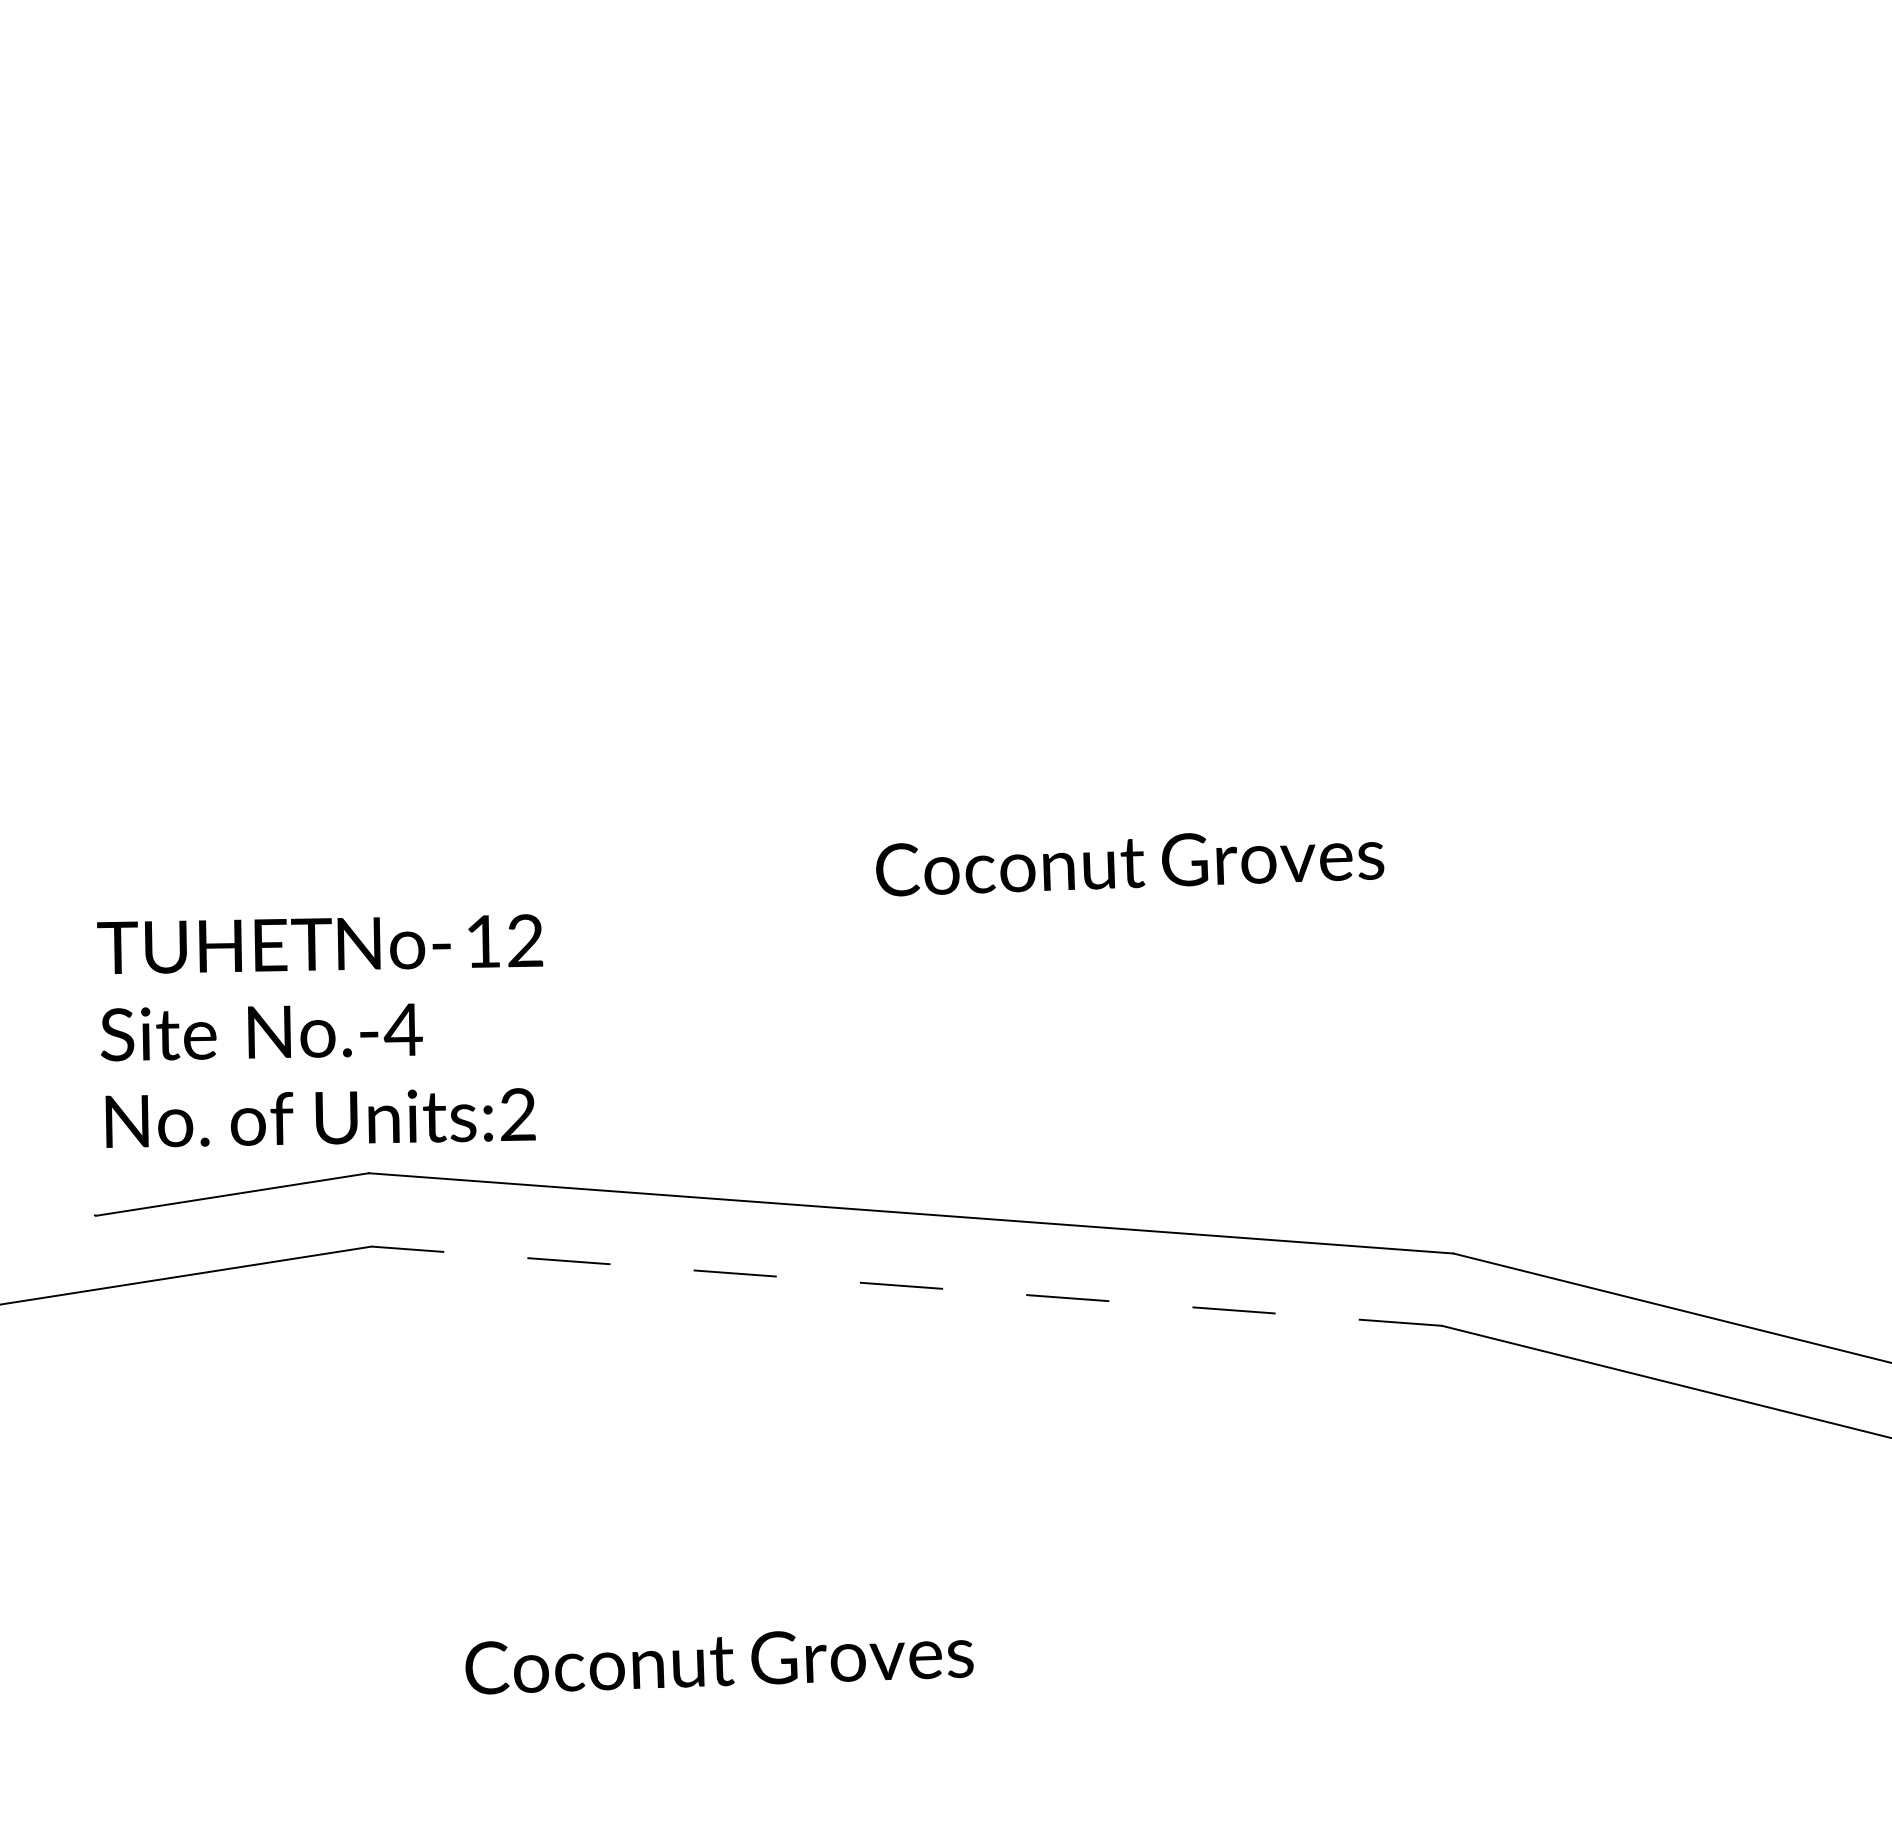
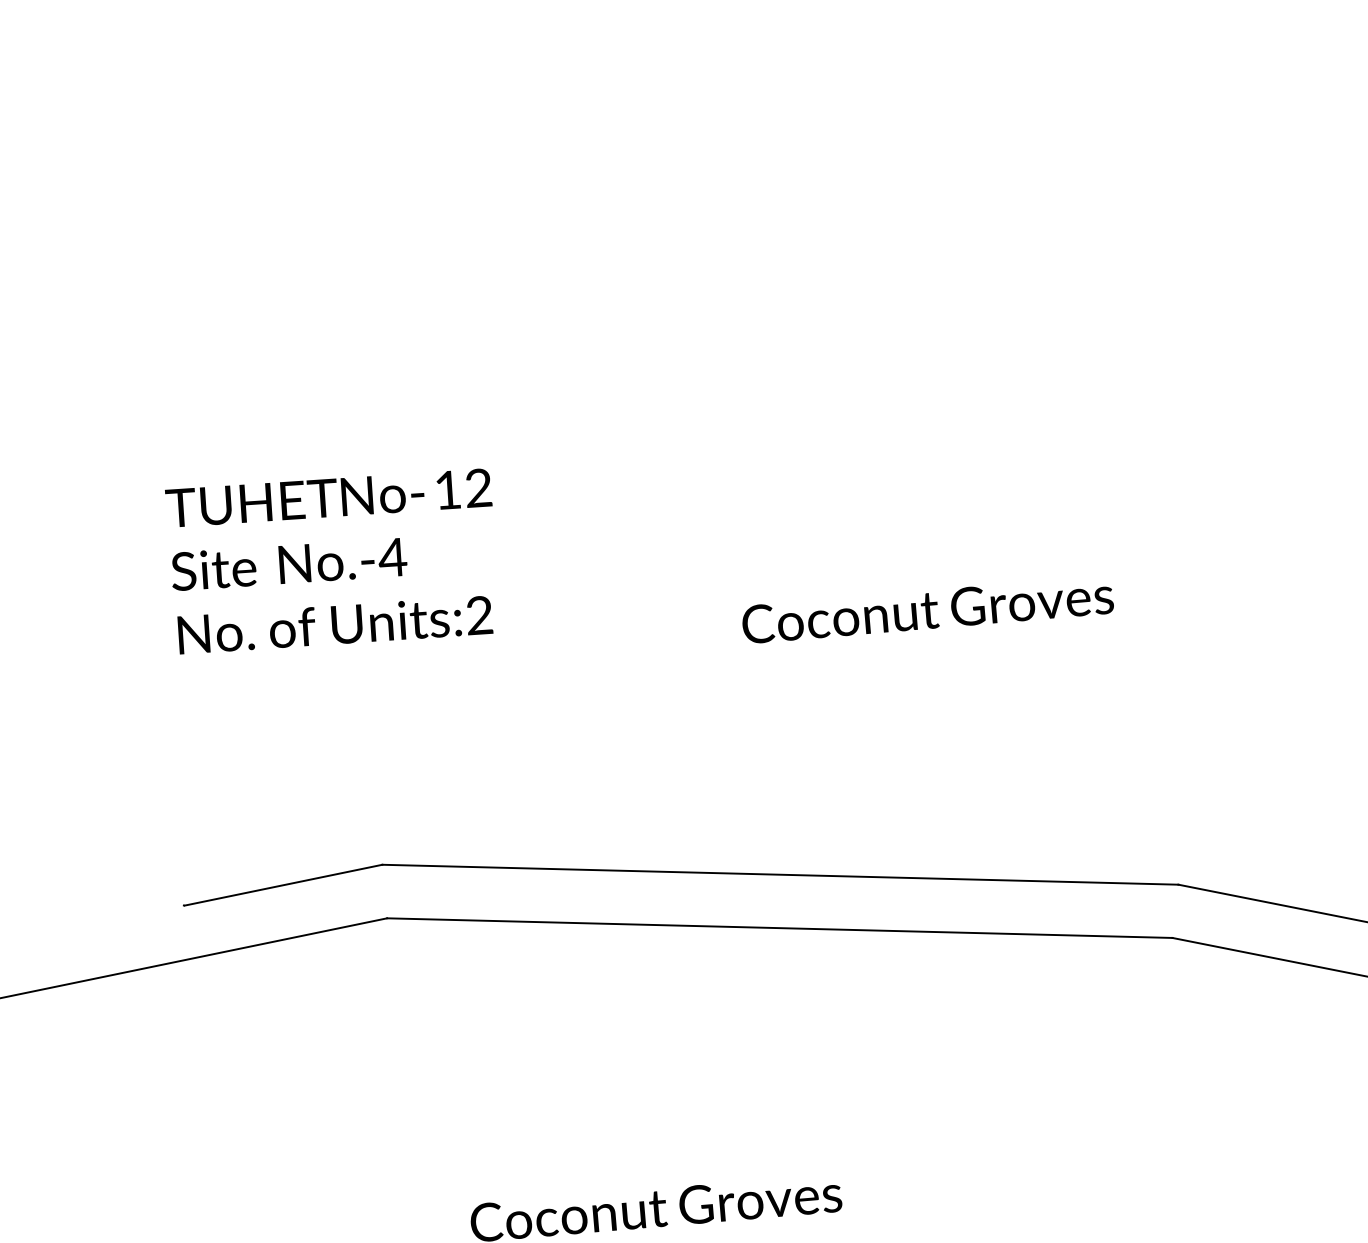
text: (320, 1030) -> (332, 561), moved
line: (906, 1286) -> (779, 928), dashed -> solid

